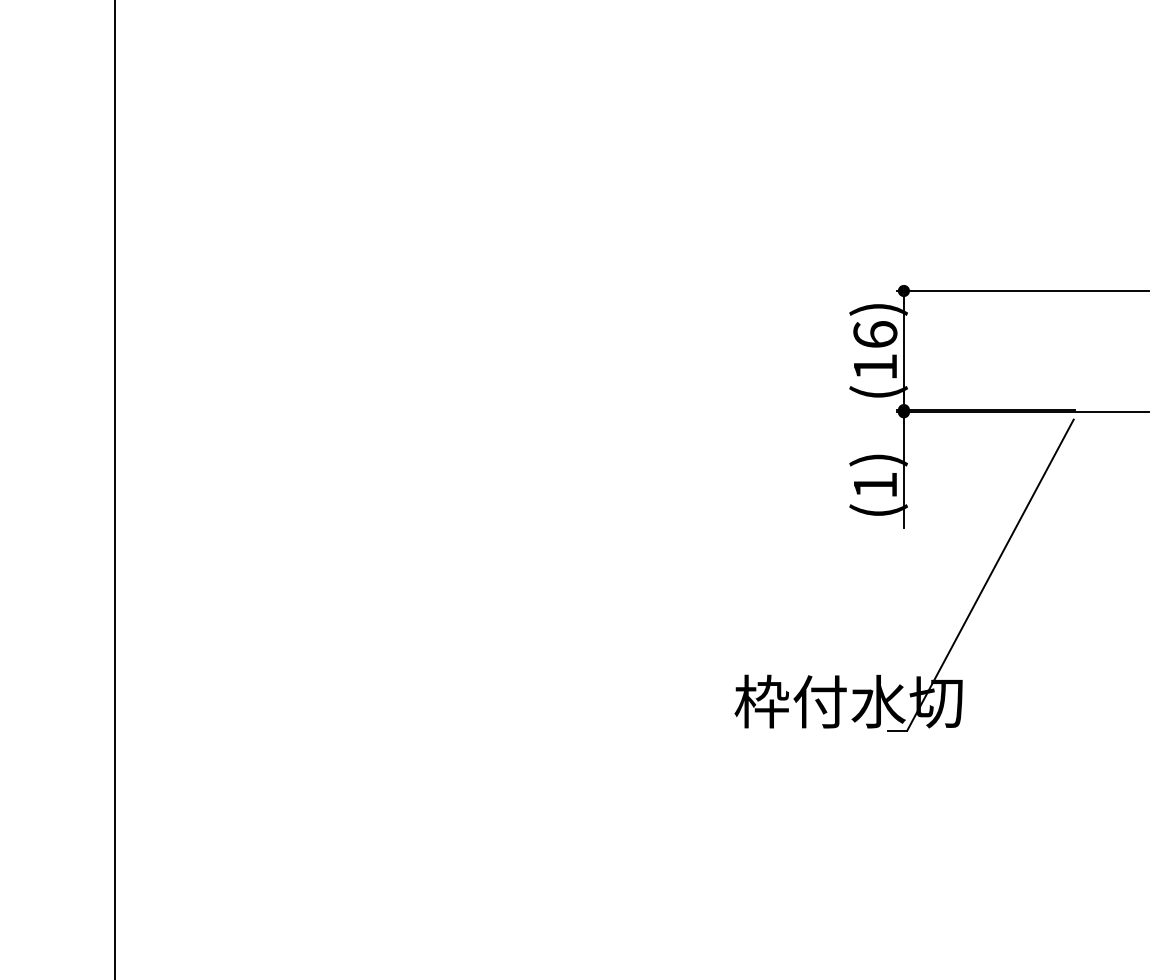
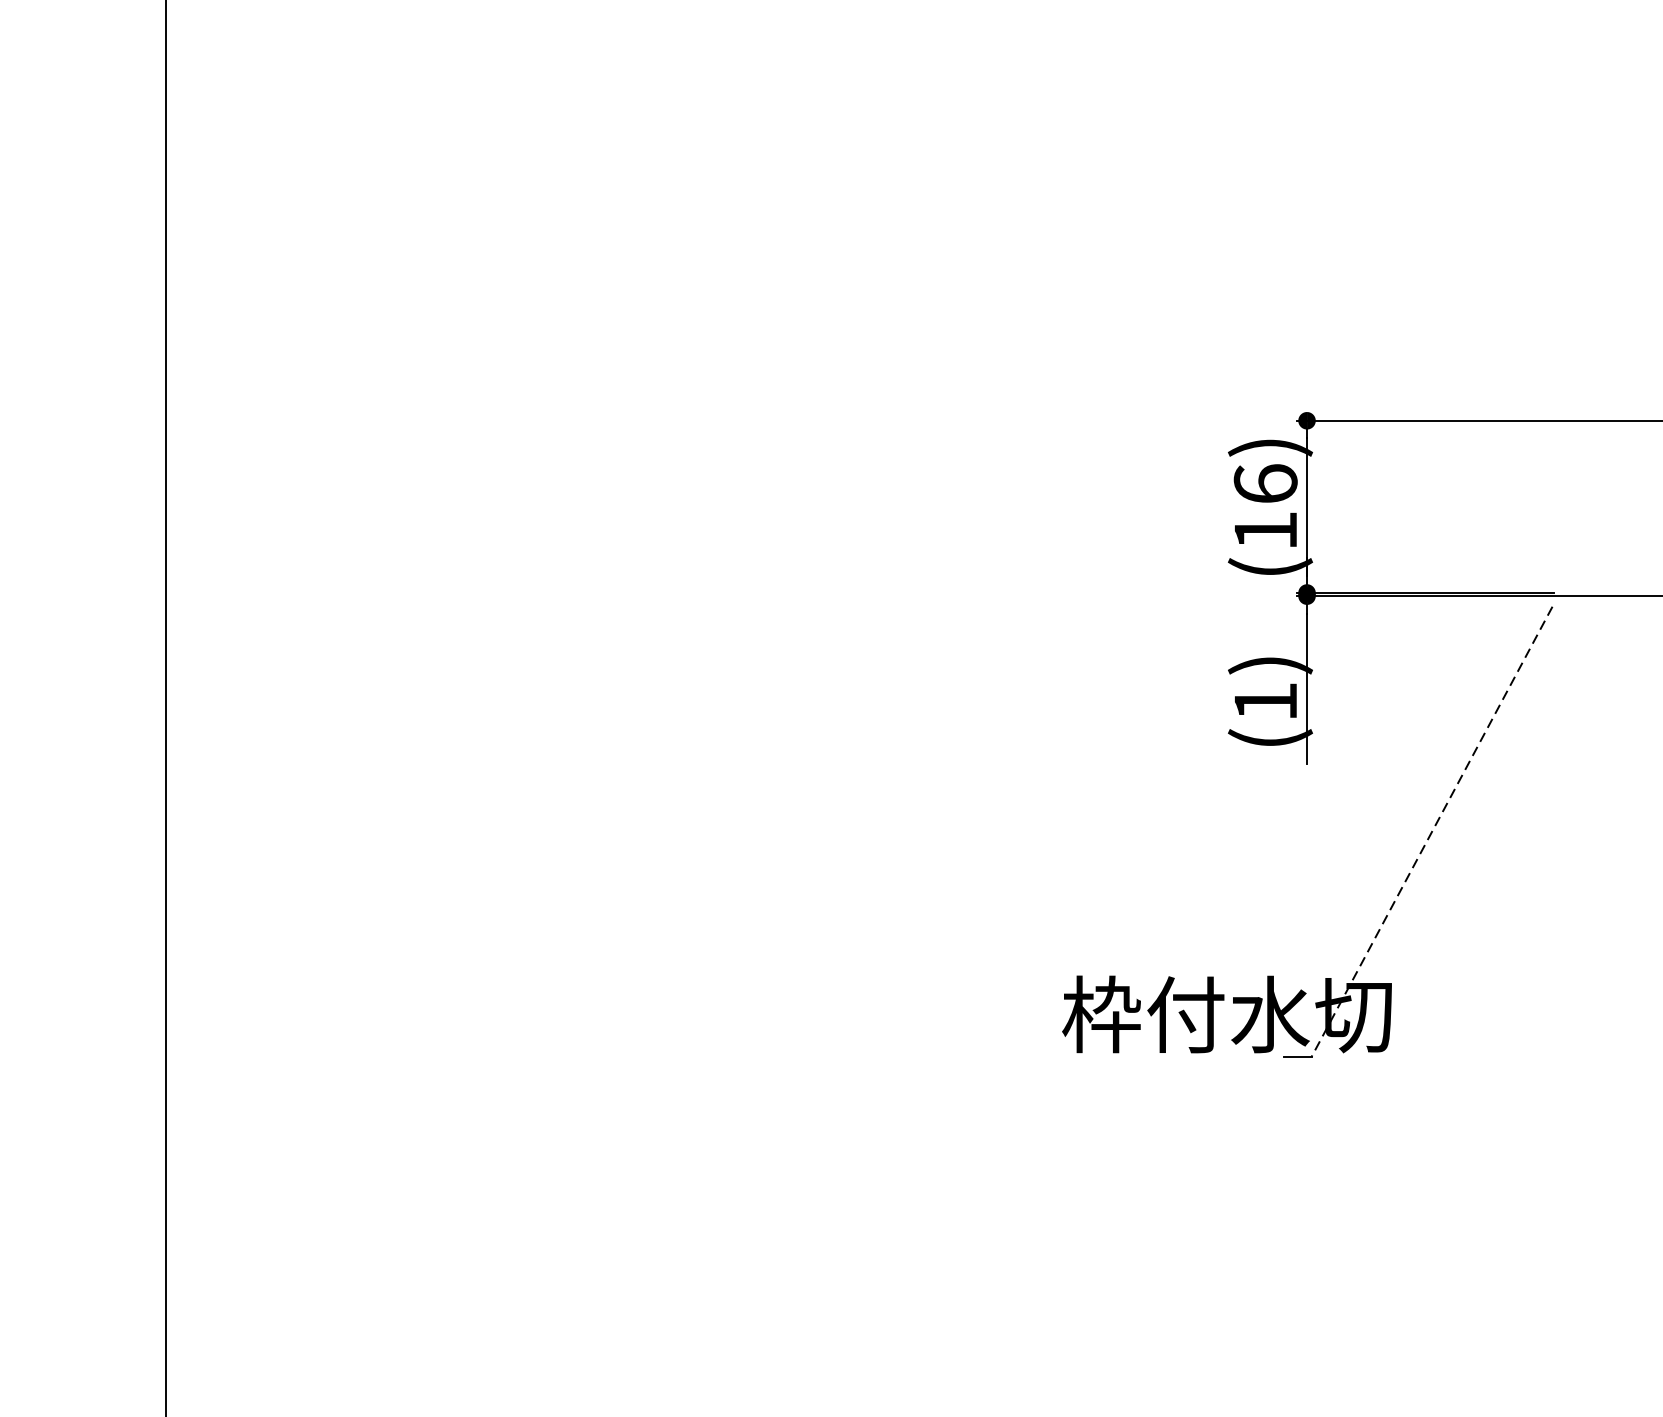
line: (990, 575) -> (1432, 832), solid -> dashed

